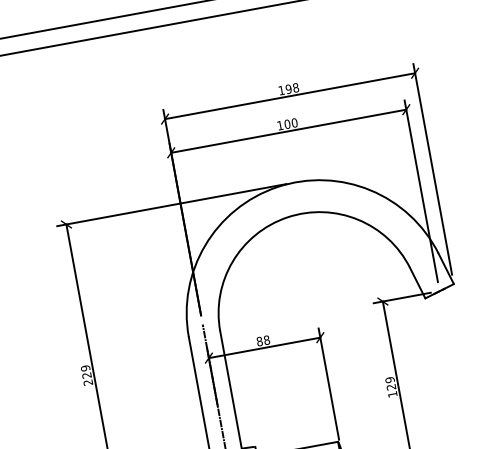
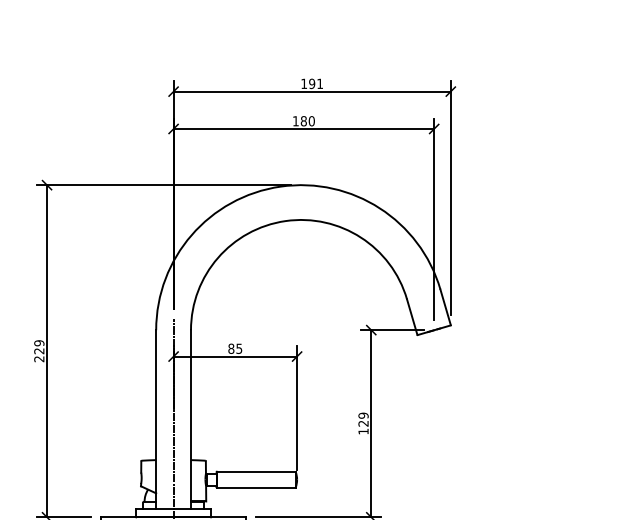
text: (296, 87) -> (320, 83), 198 -> 191
text: (287, 124) -> (303, 121), 100 -> 180
text: (267, 339) -> (239, 348), 88 -> 85

